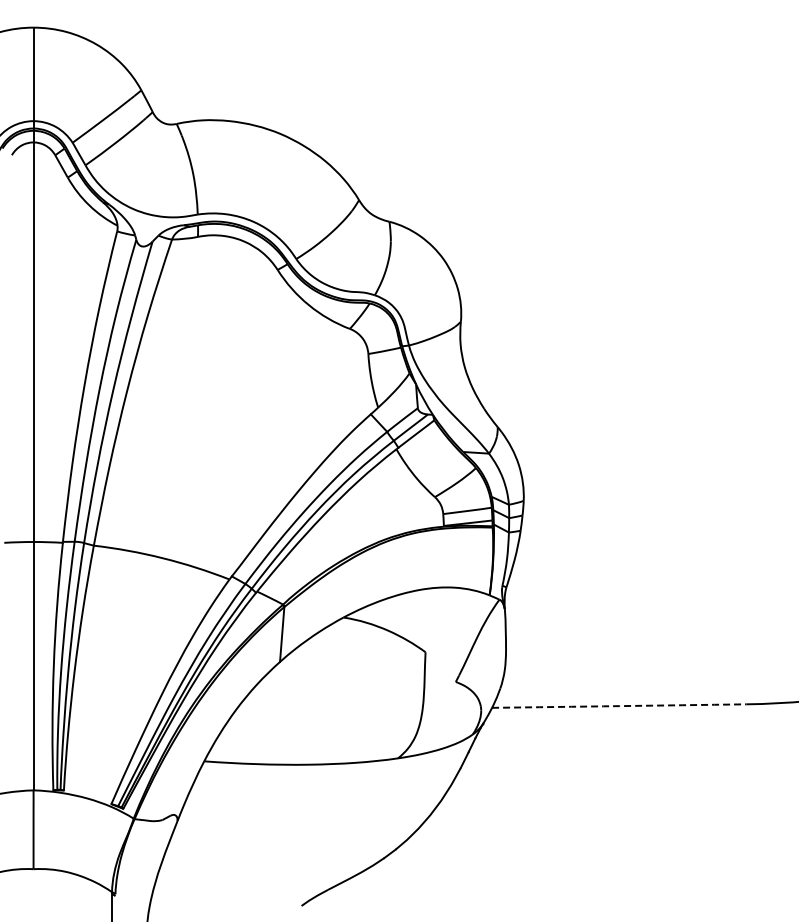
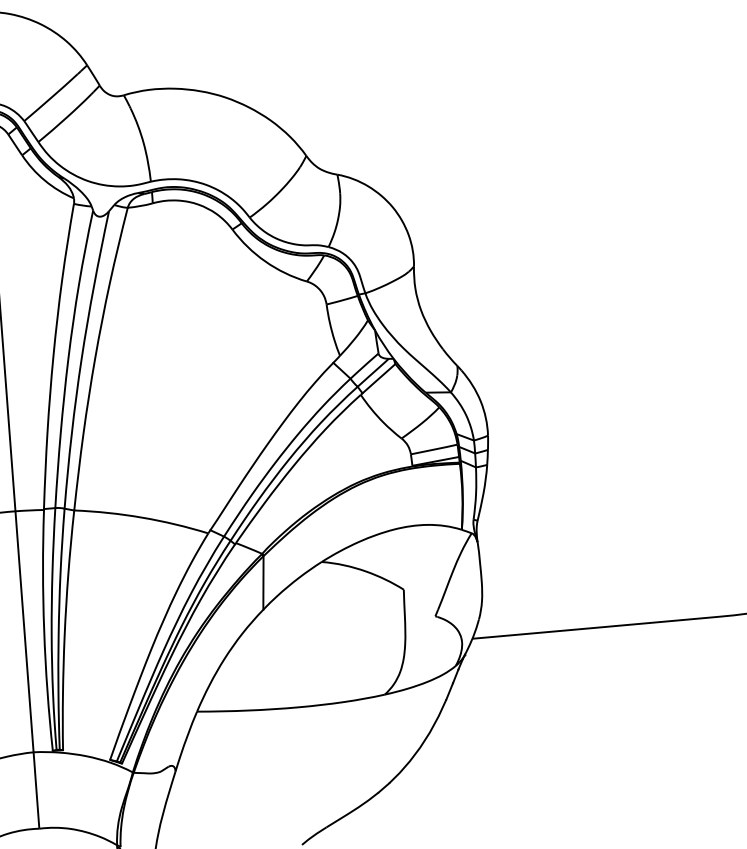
arc: (619, 706) -> (595, 628), dashed -> solid

